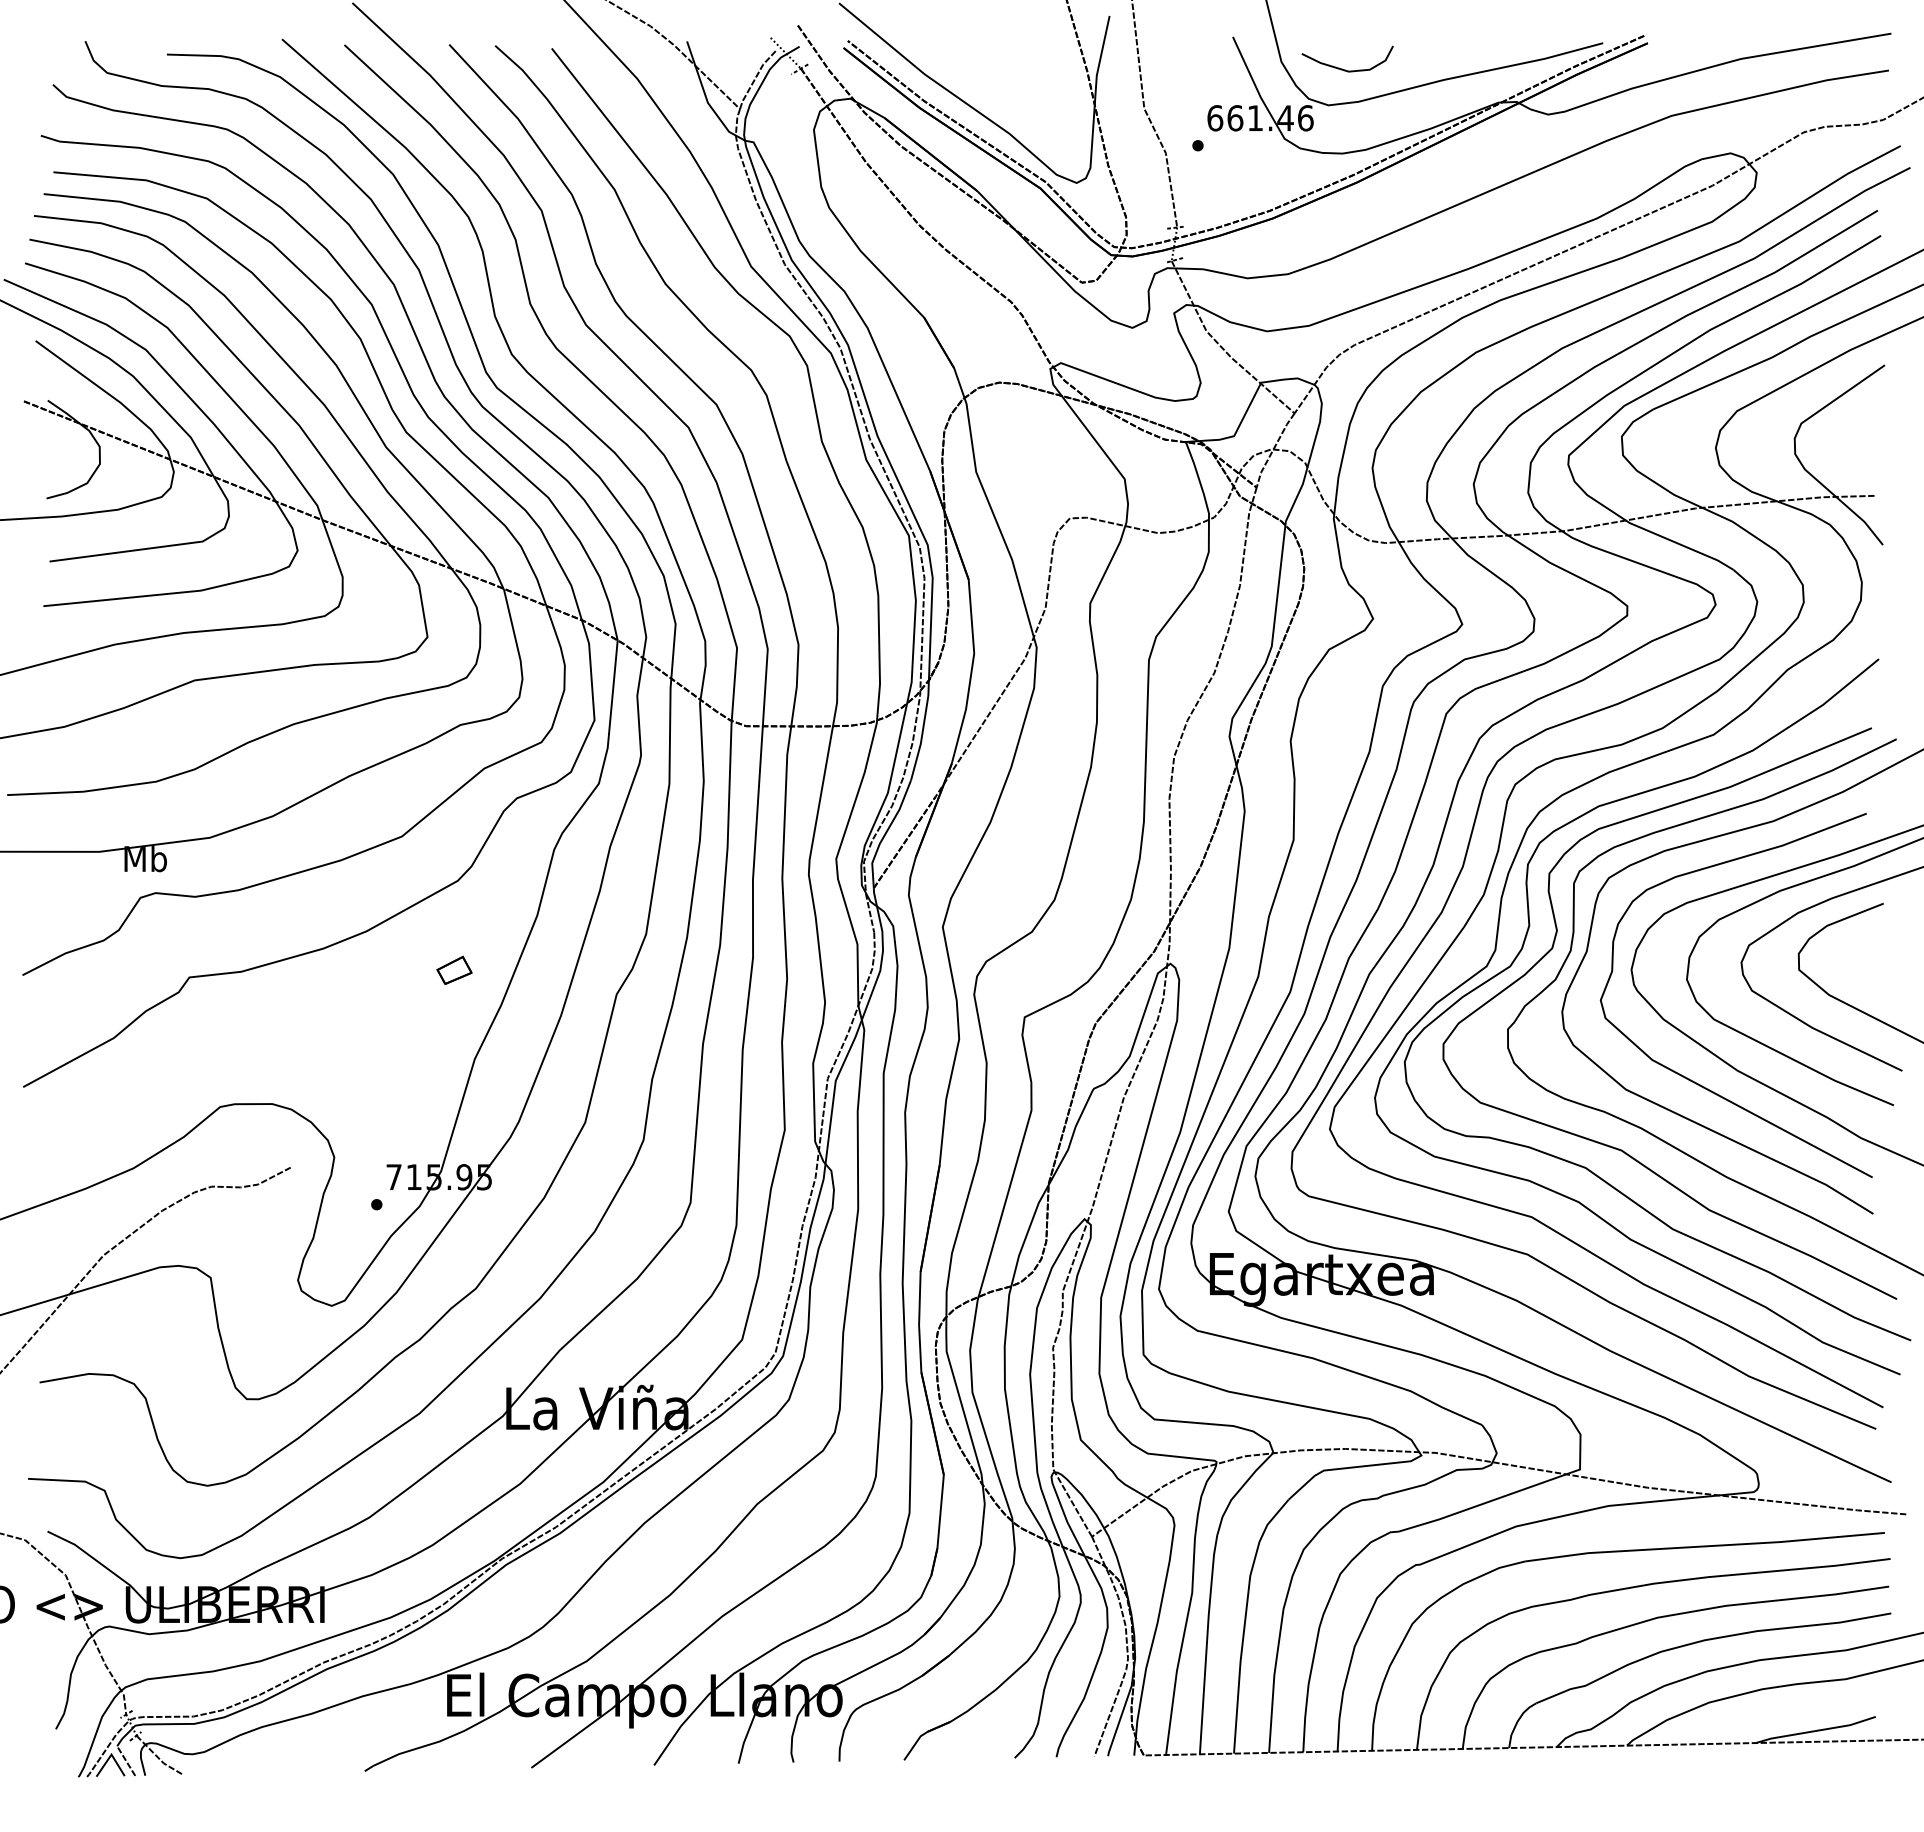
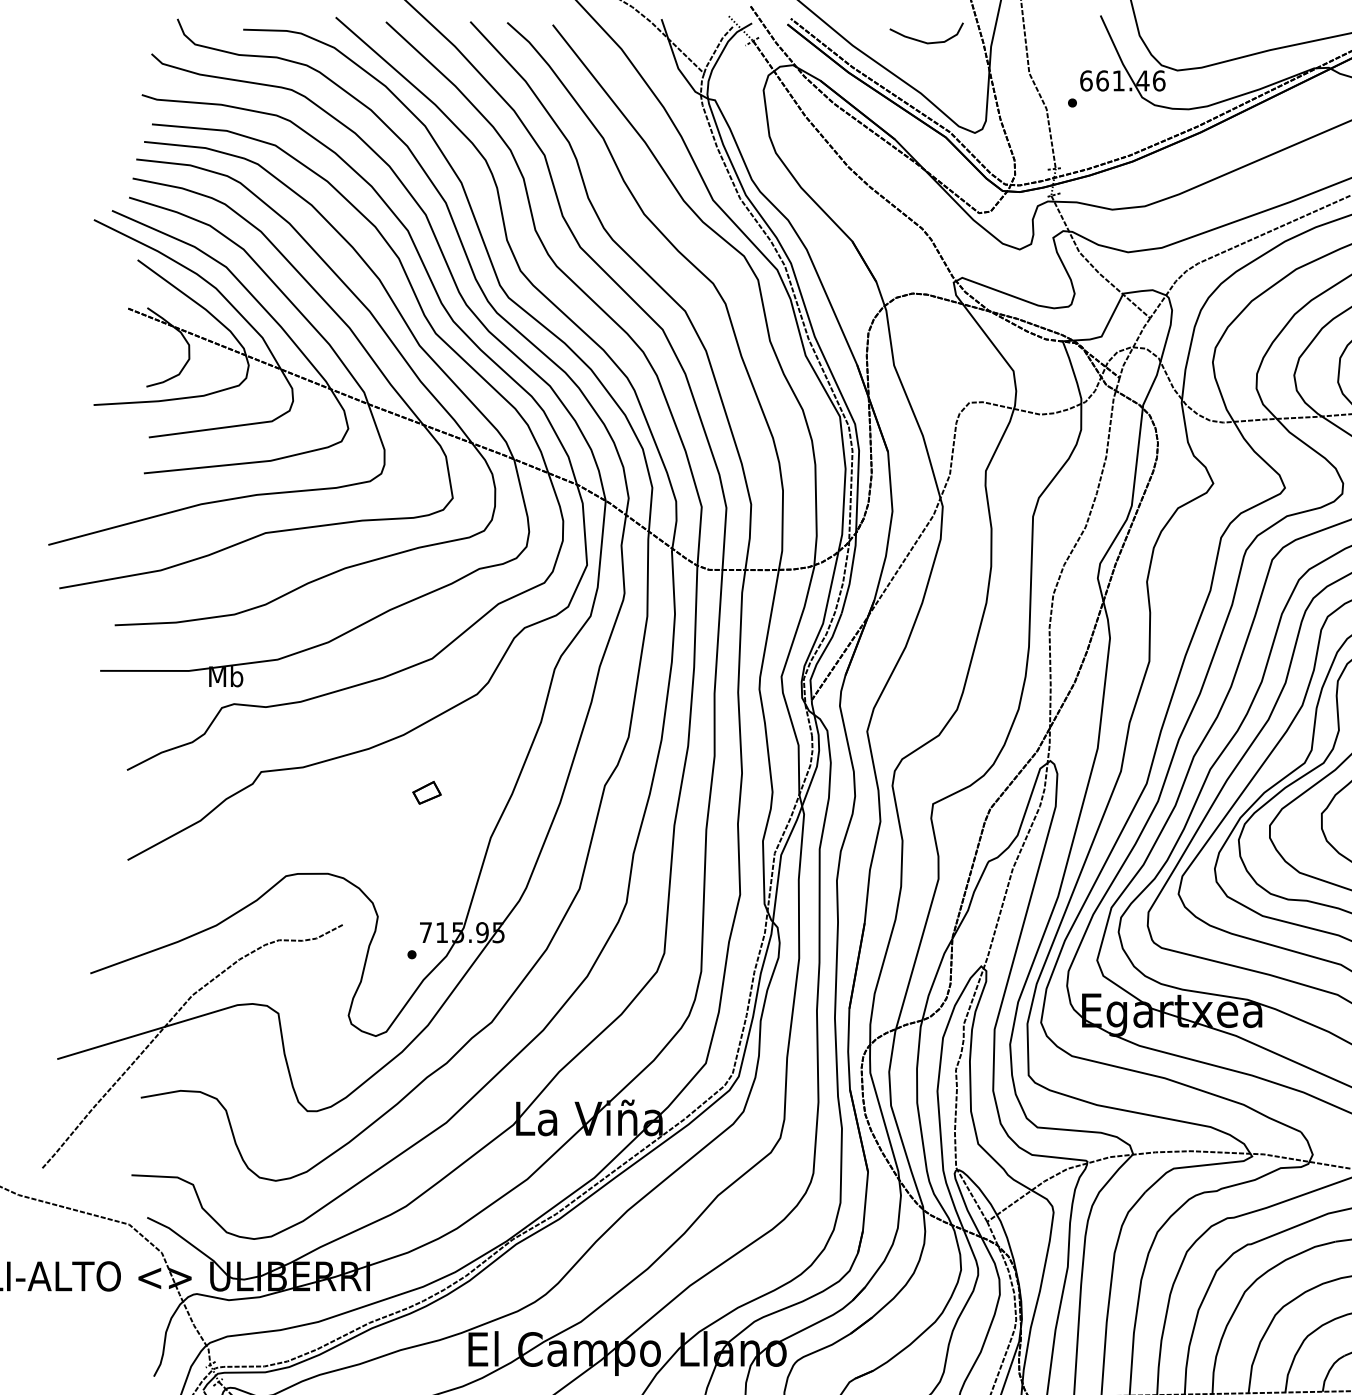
curve: (1342, 68) -> (922, 40), moved
part: (454, 969) -> (427, 792), moved

